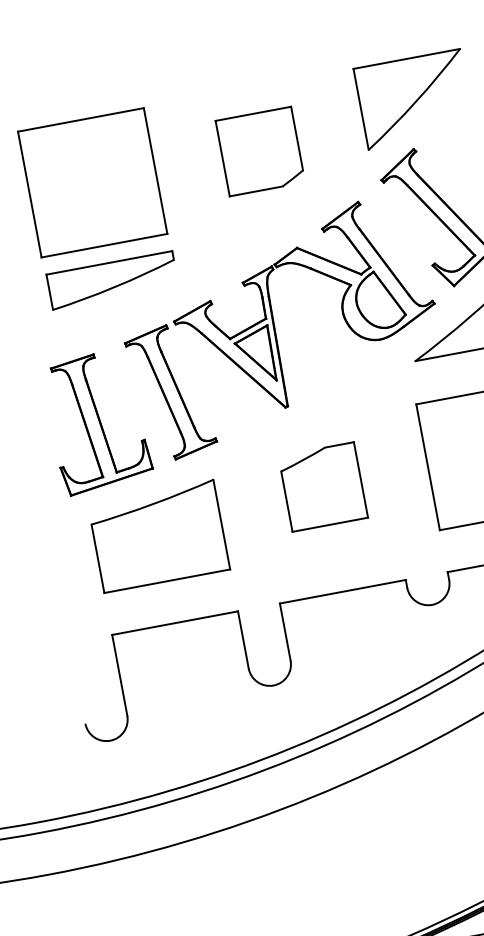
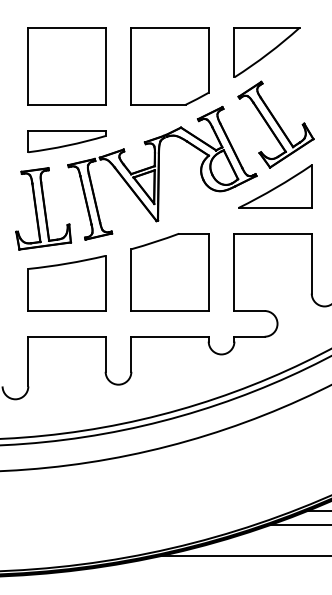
part: (259, 151) -> (169, 66), size x1.67
part: (111, 280) -> (66, 141), moved
part: (322, 487) -> (169, 272), size x1.67

